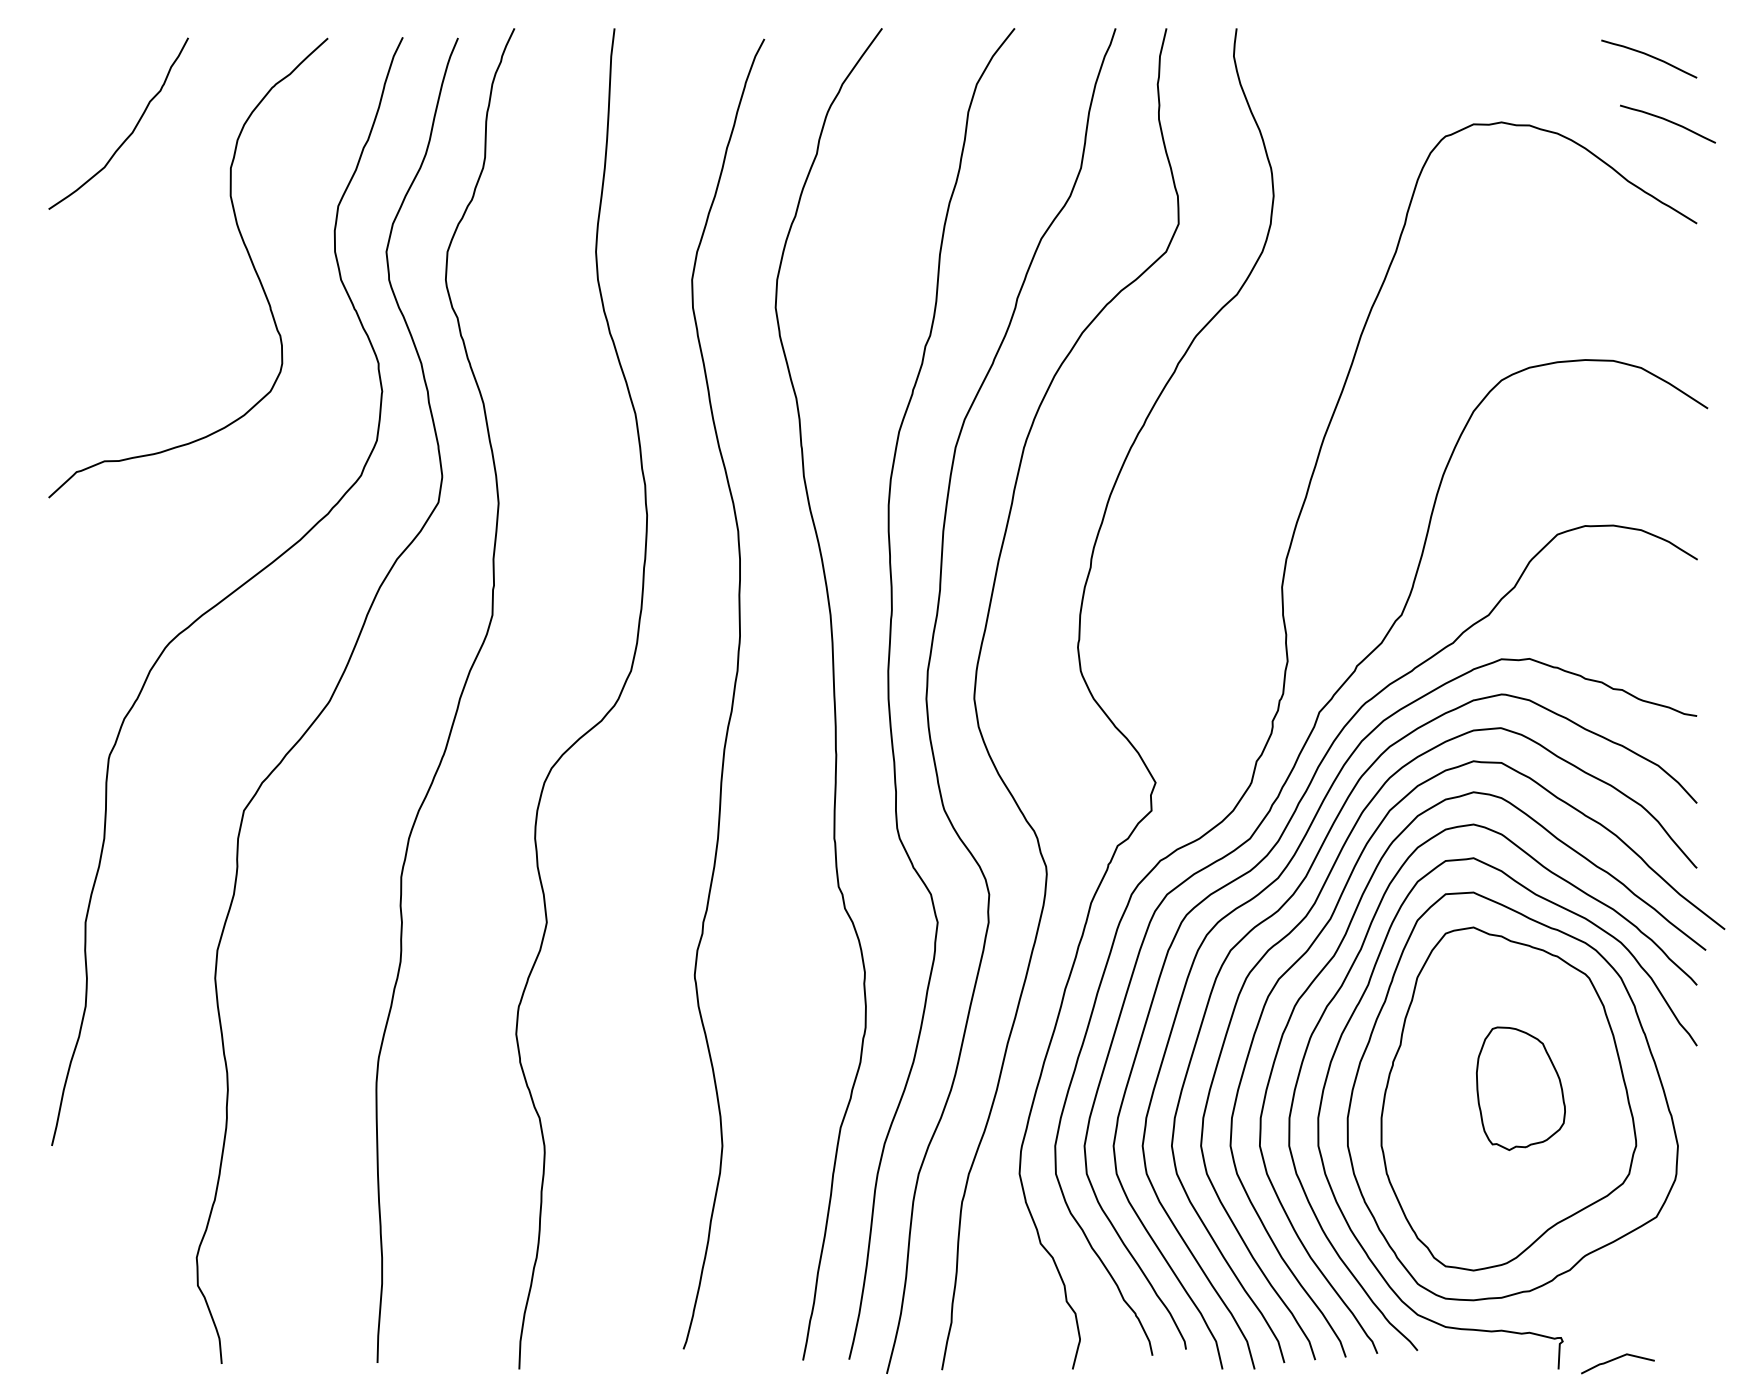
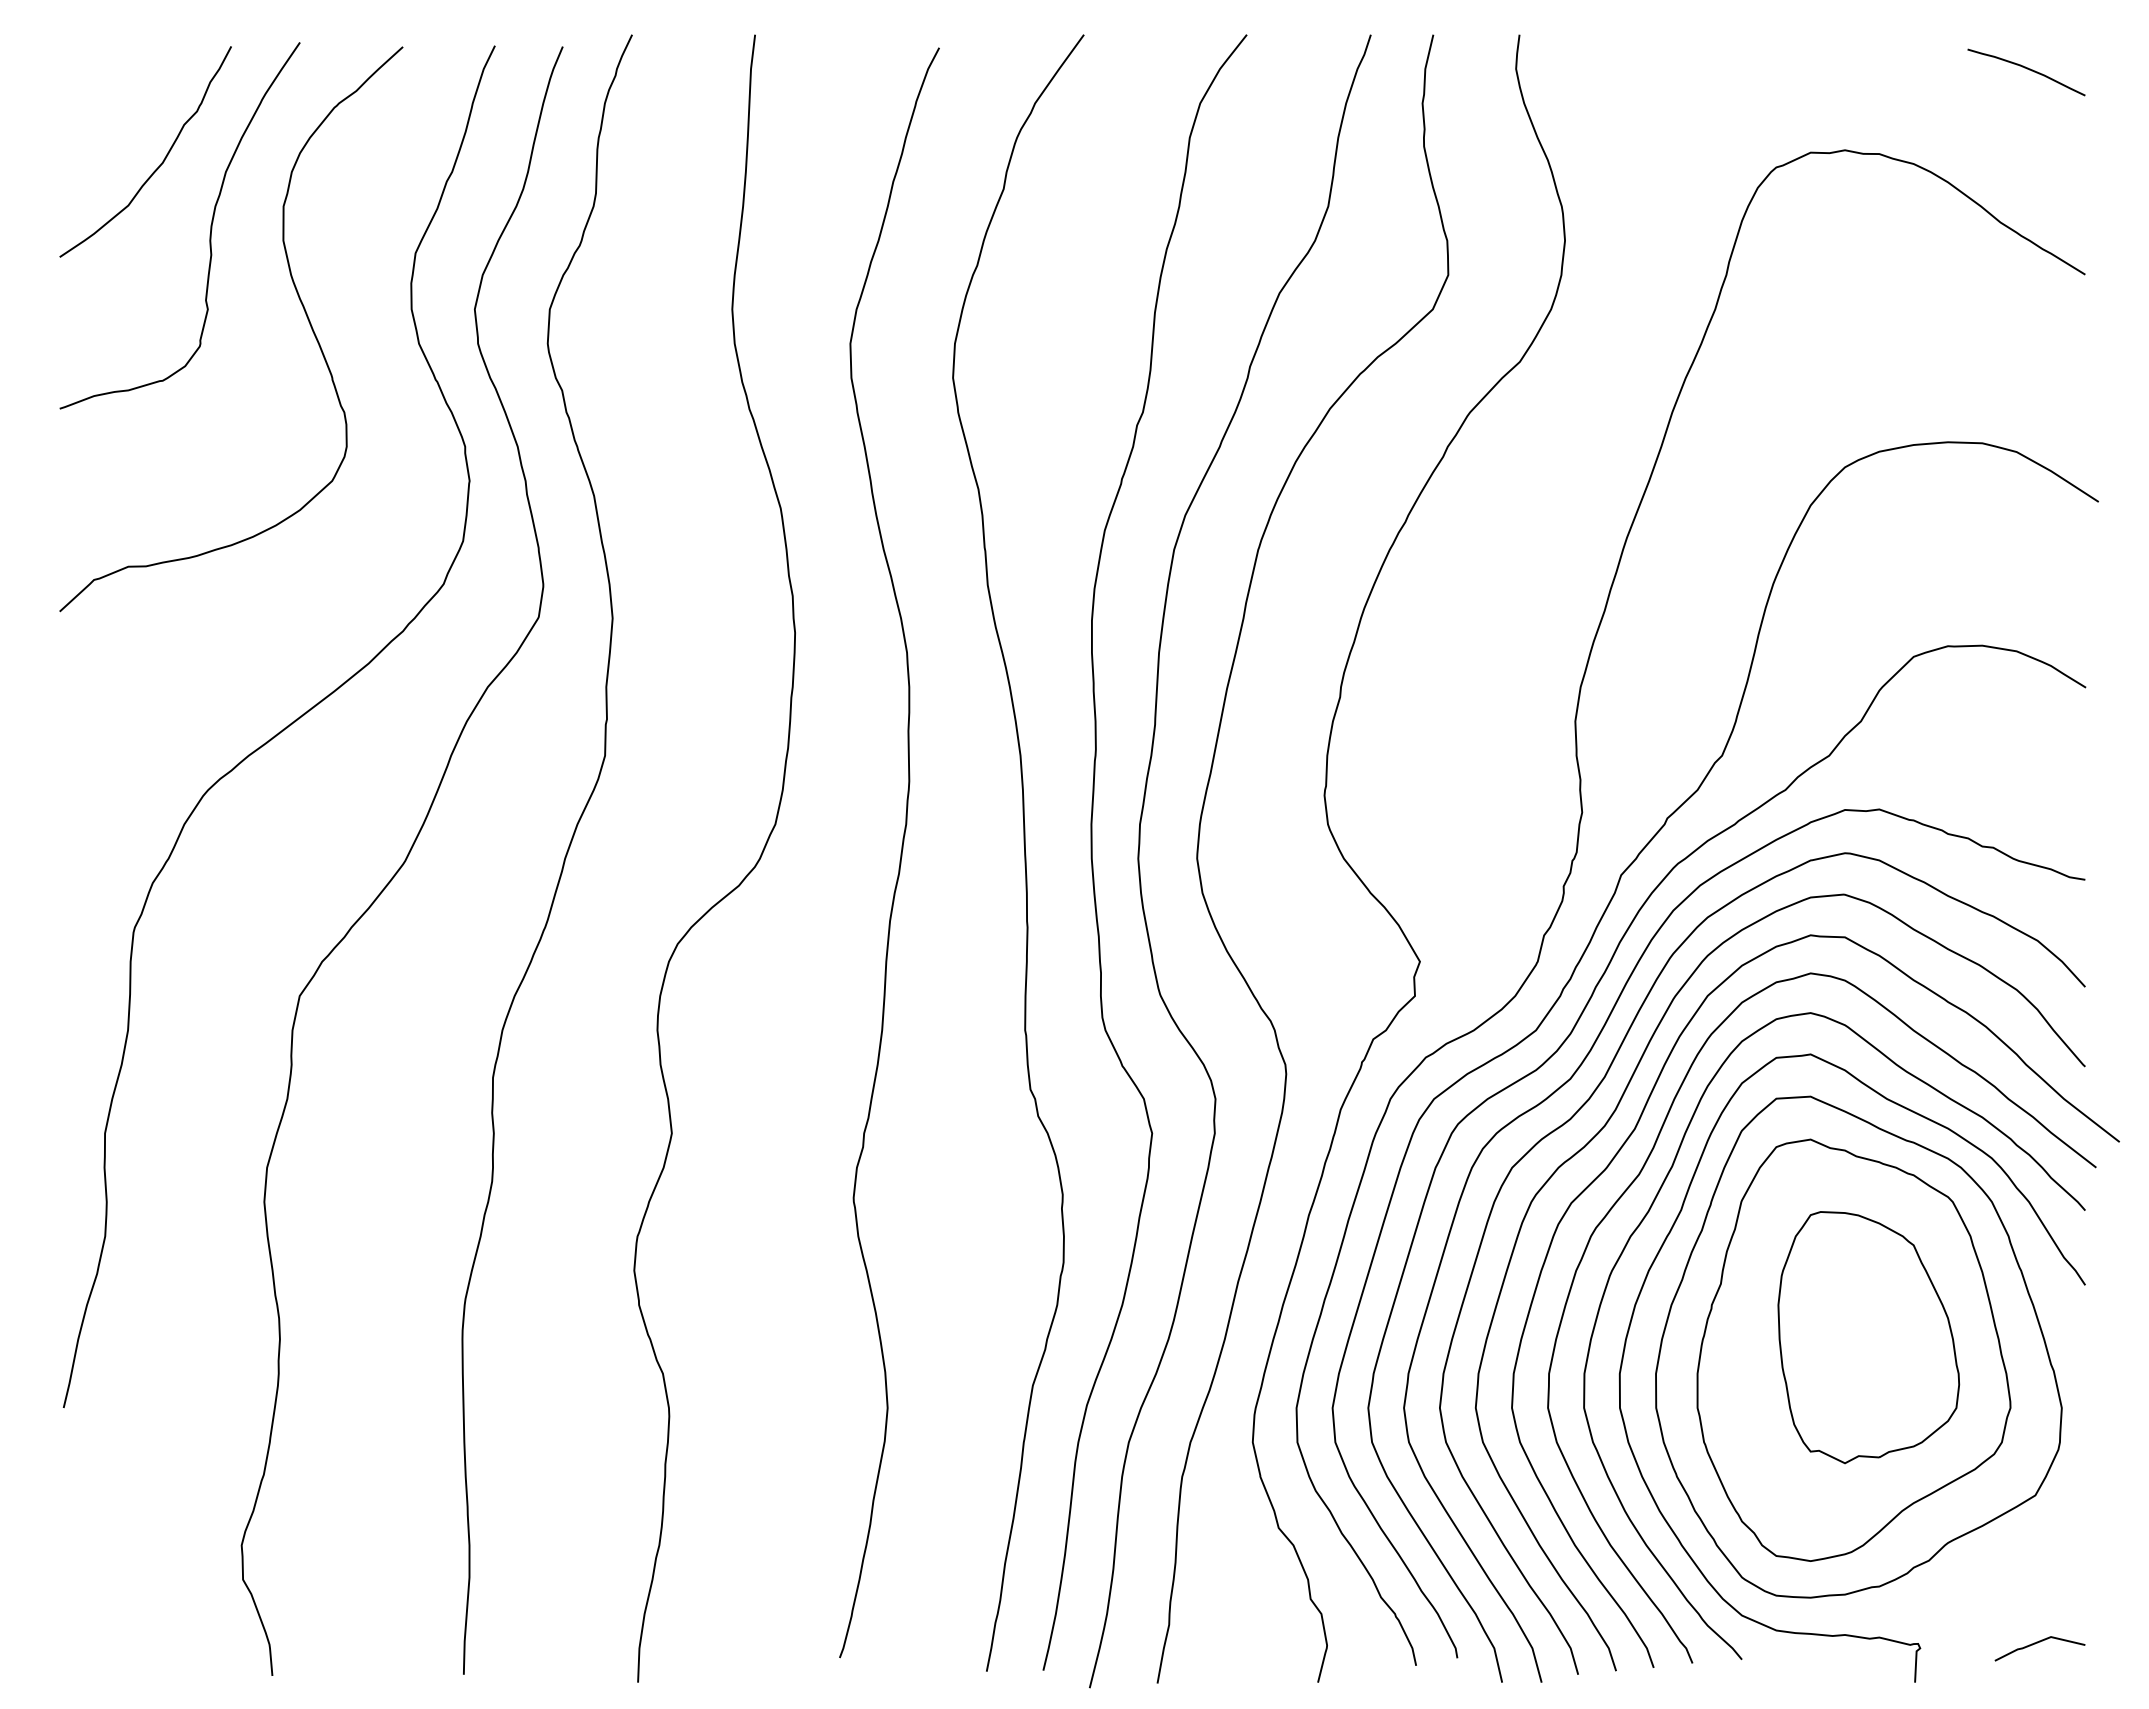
curve: (1668, 121) -> (2050, 149), removed
curve: (171, 183) -> (210, 225), added
part: (1520, 1088) -> (1868, 1337), size x1.67
line: (1615, 1359) -> (2037, 1643), moved

